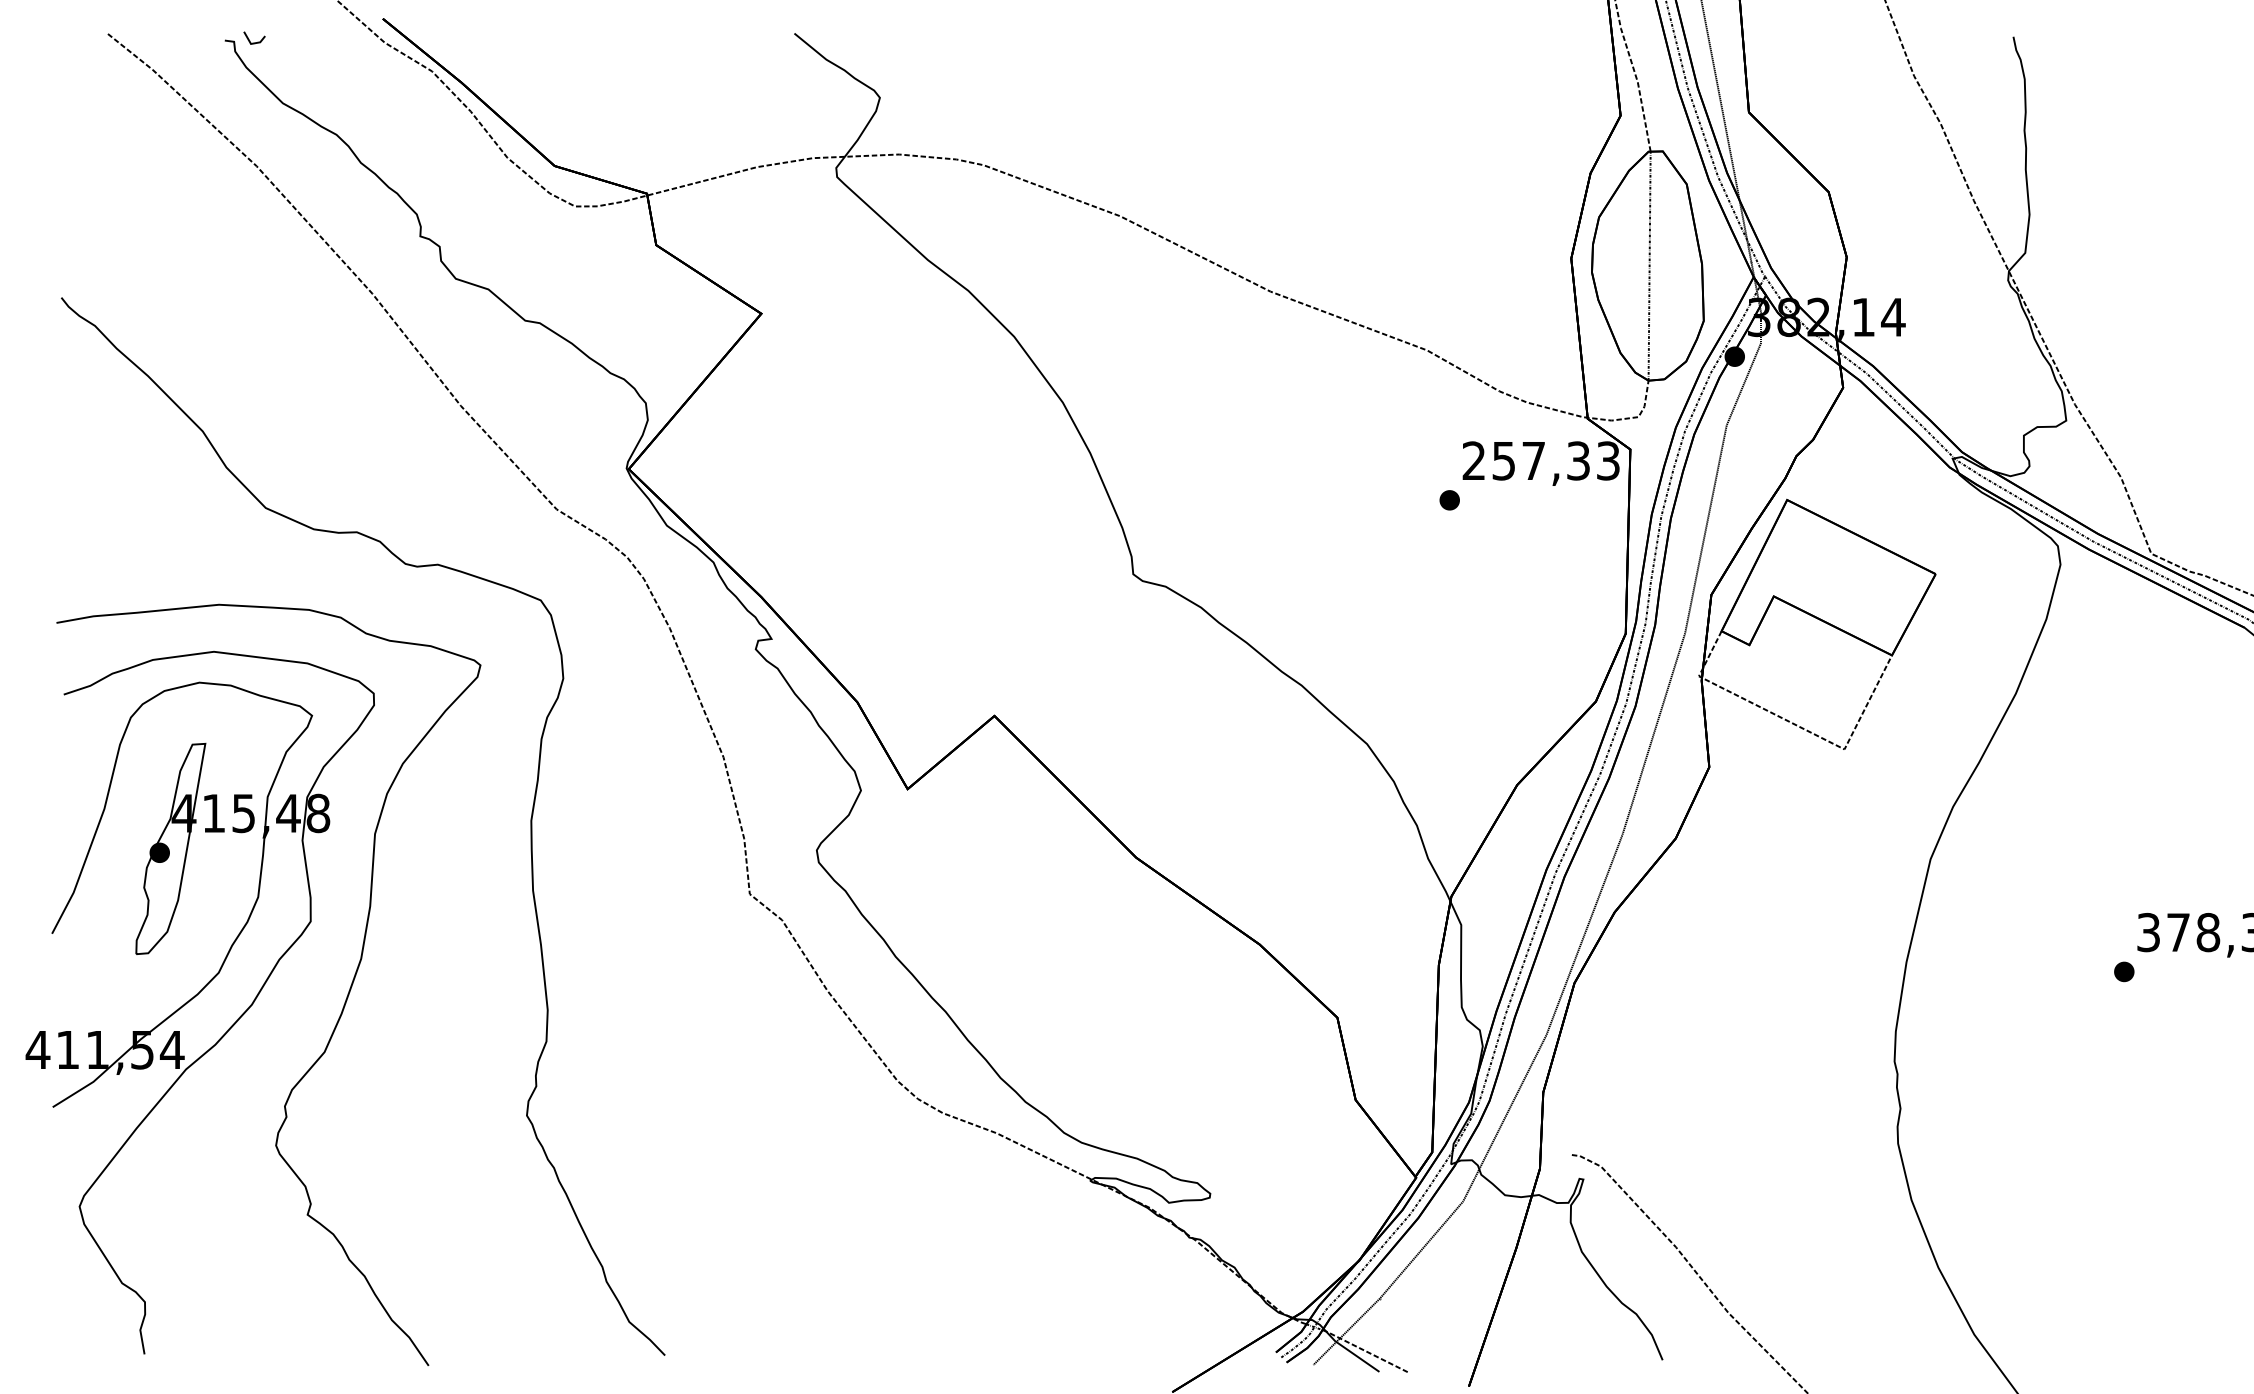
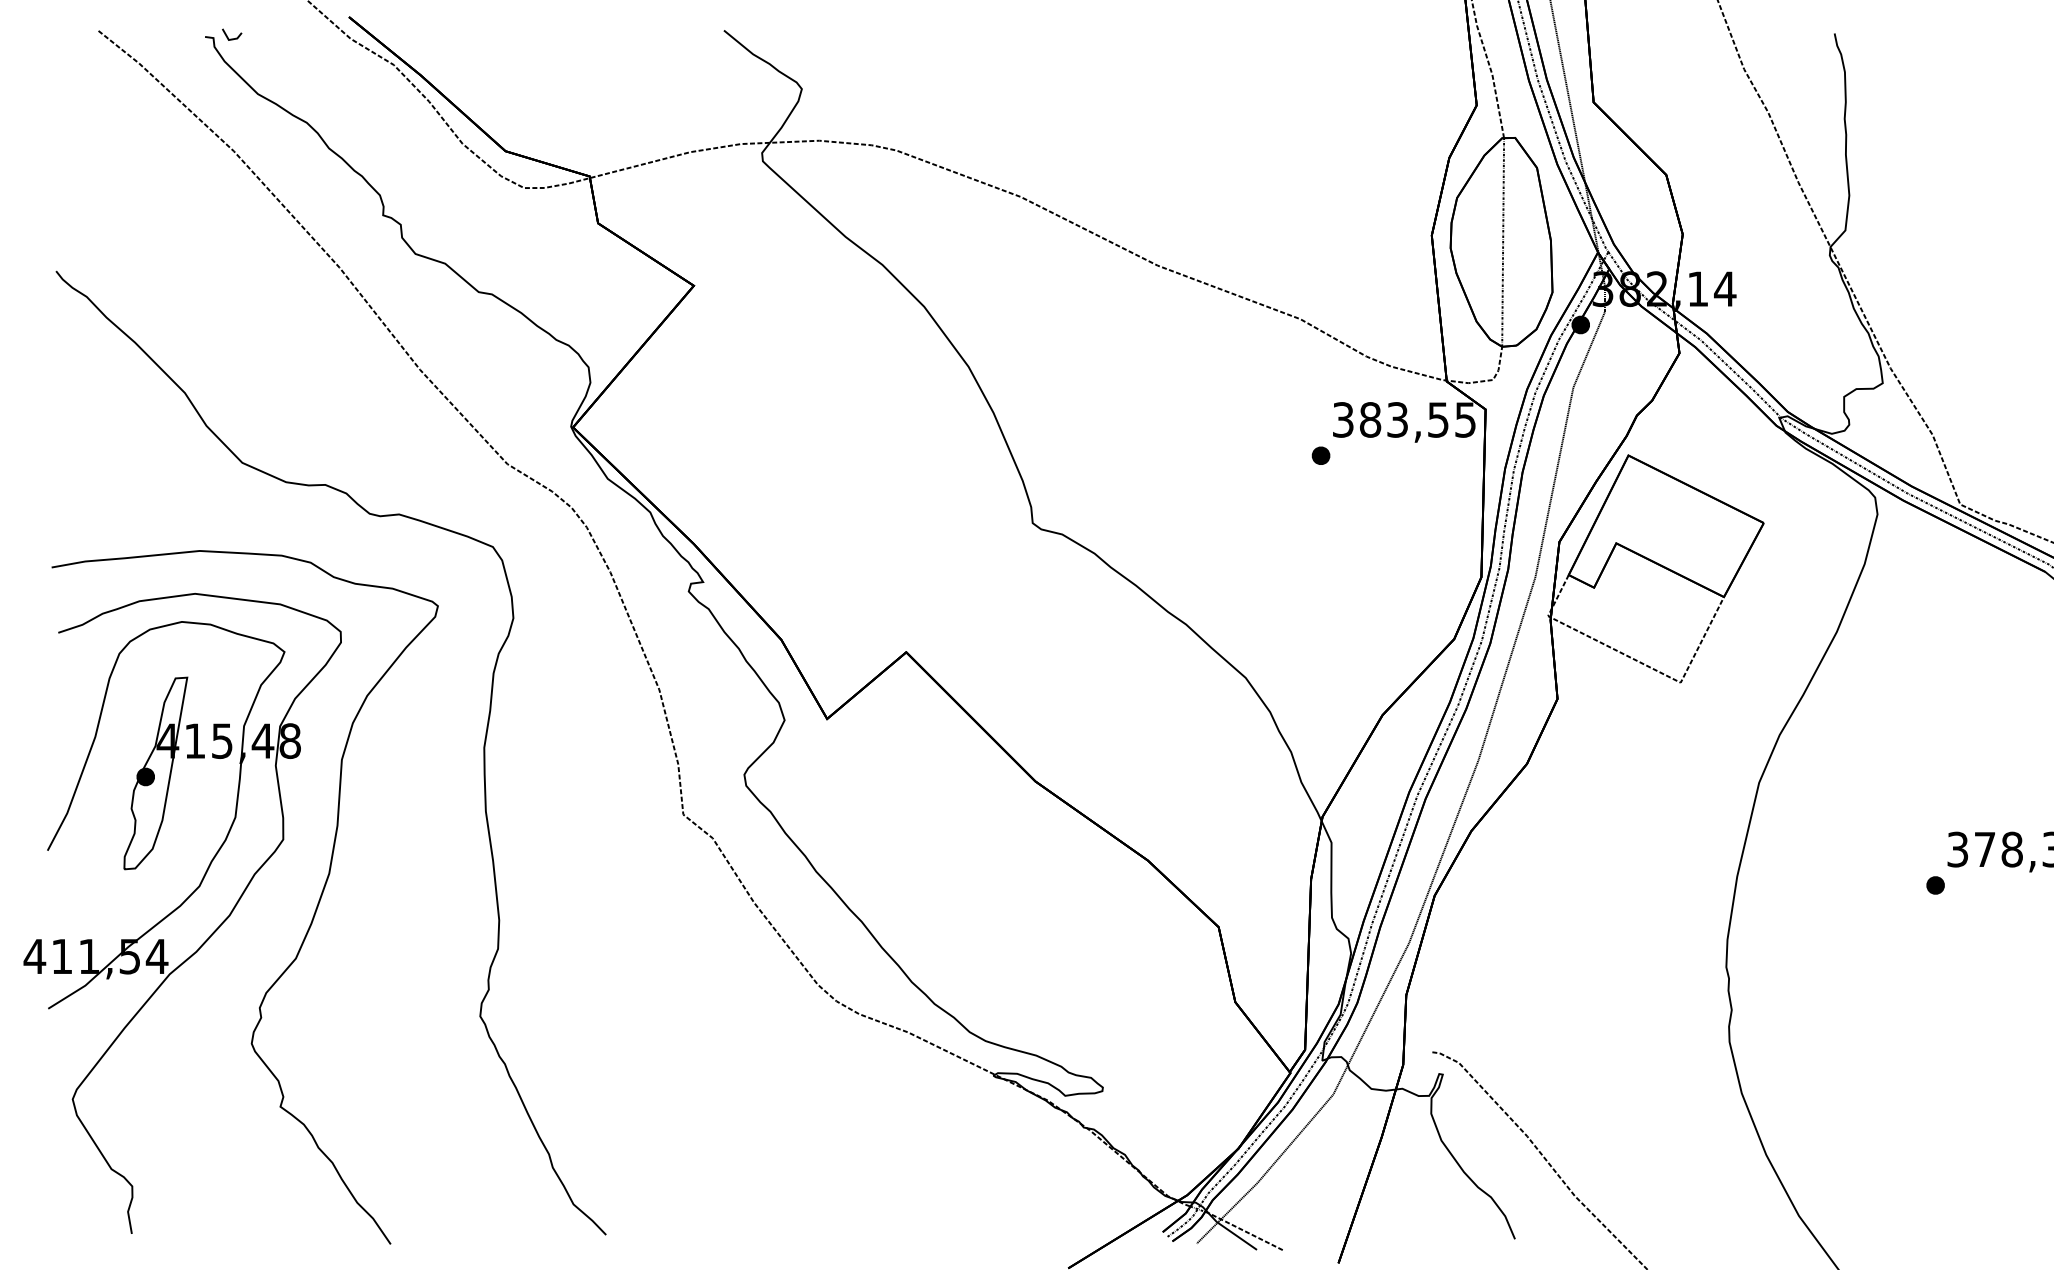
text: (1540, 460) -> (1403, 419), 257,33 -> 383,55

